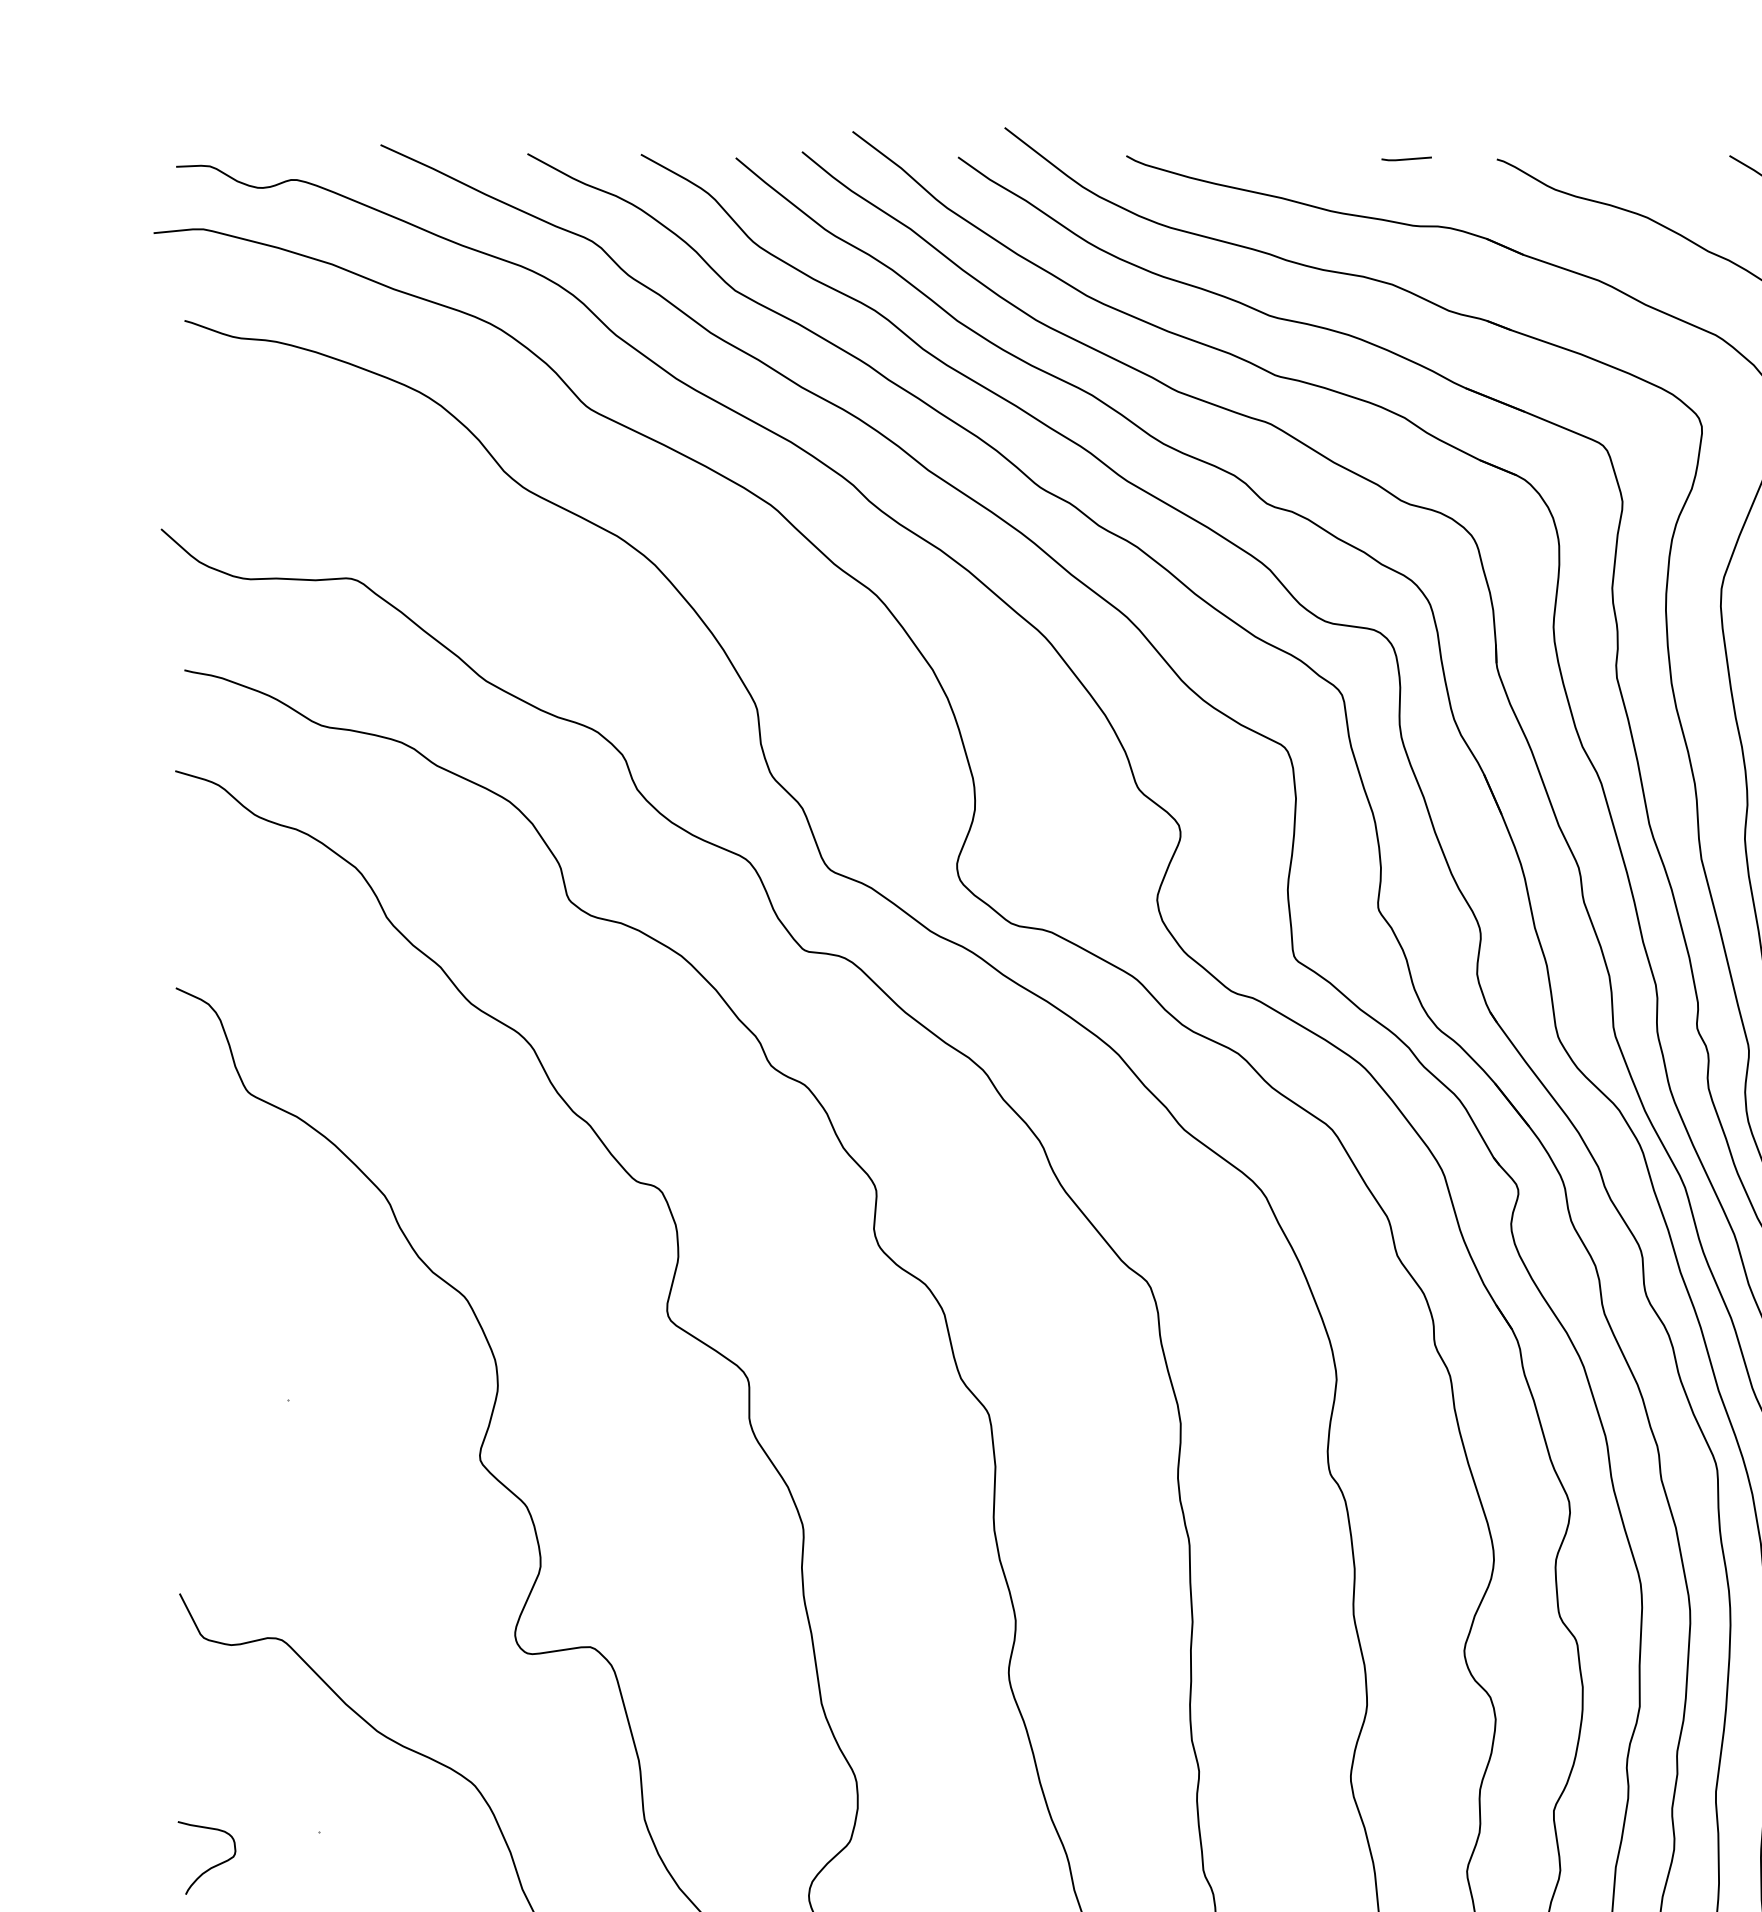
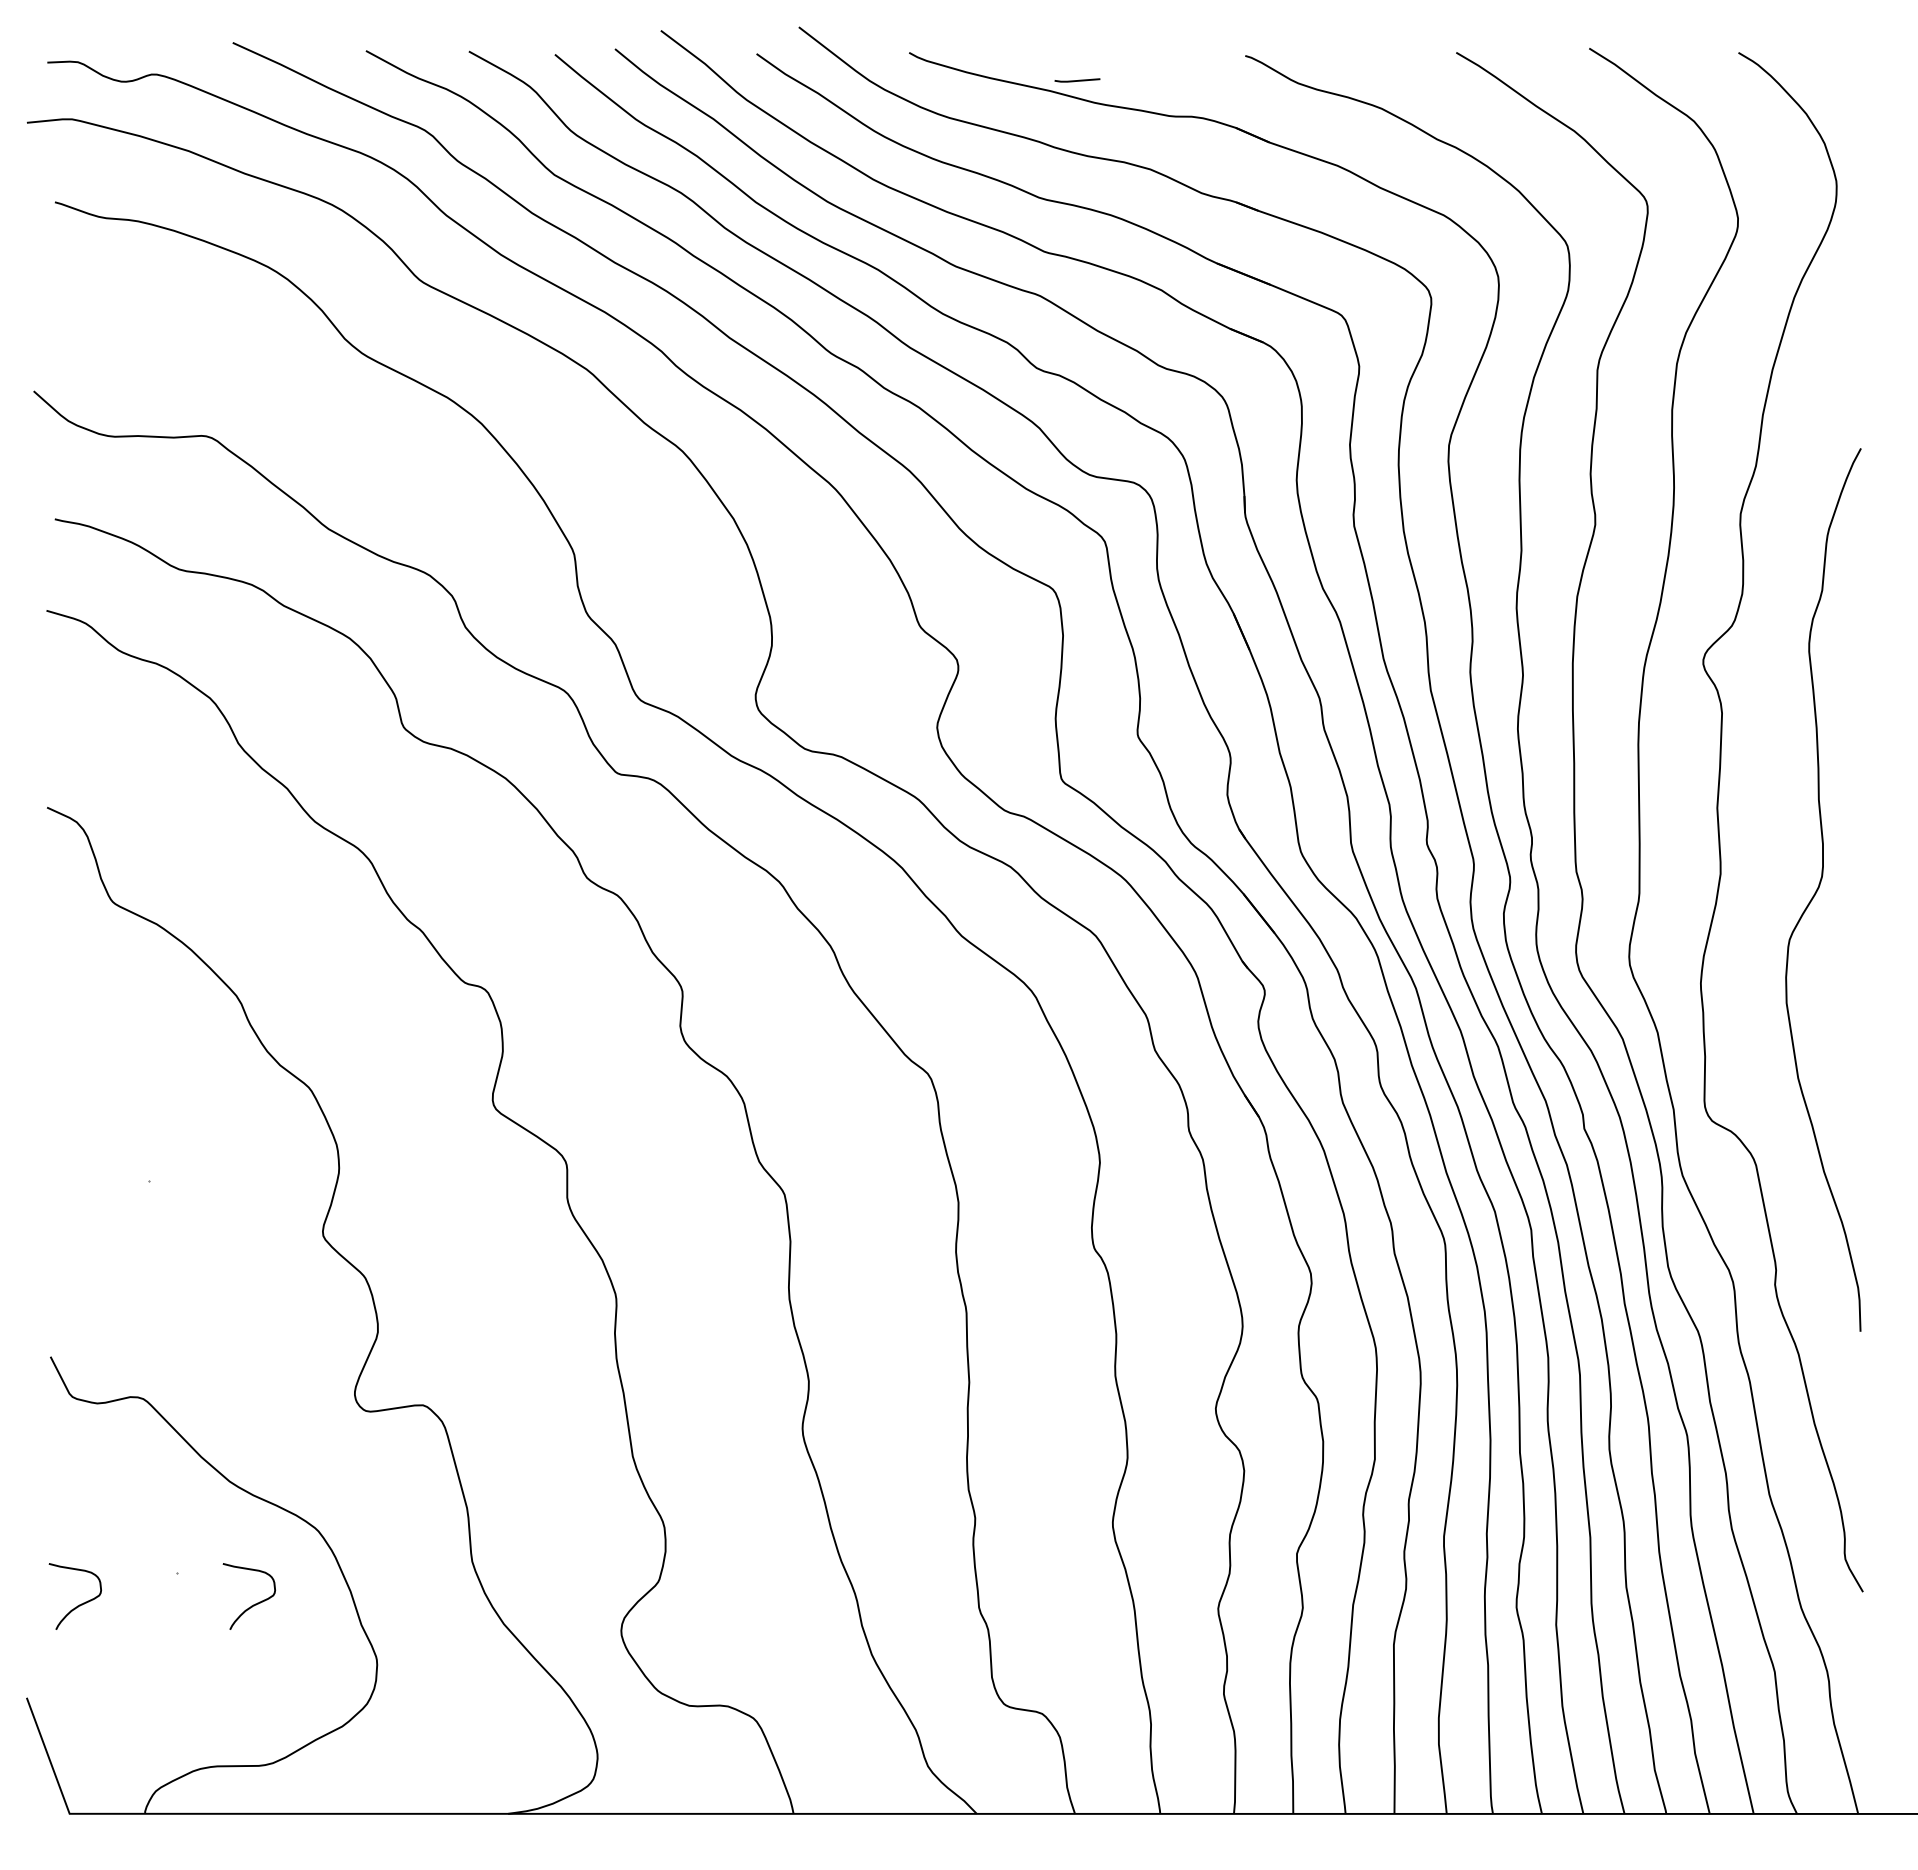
line: (1406, 158) -> (1077, 80), moved
curve: (403, 1866) -> (253, 1604), added

